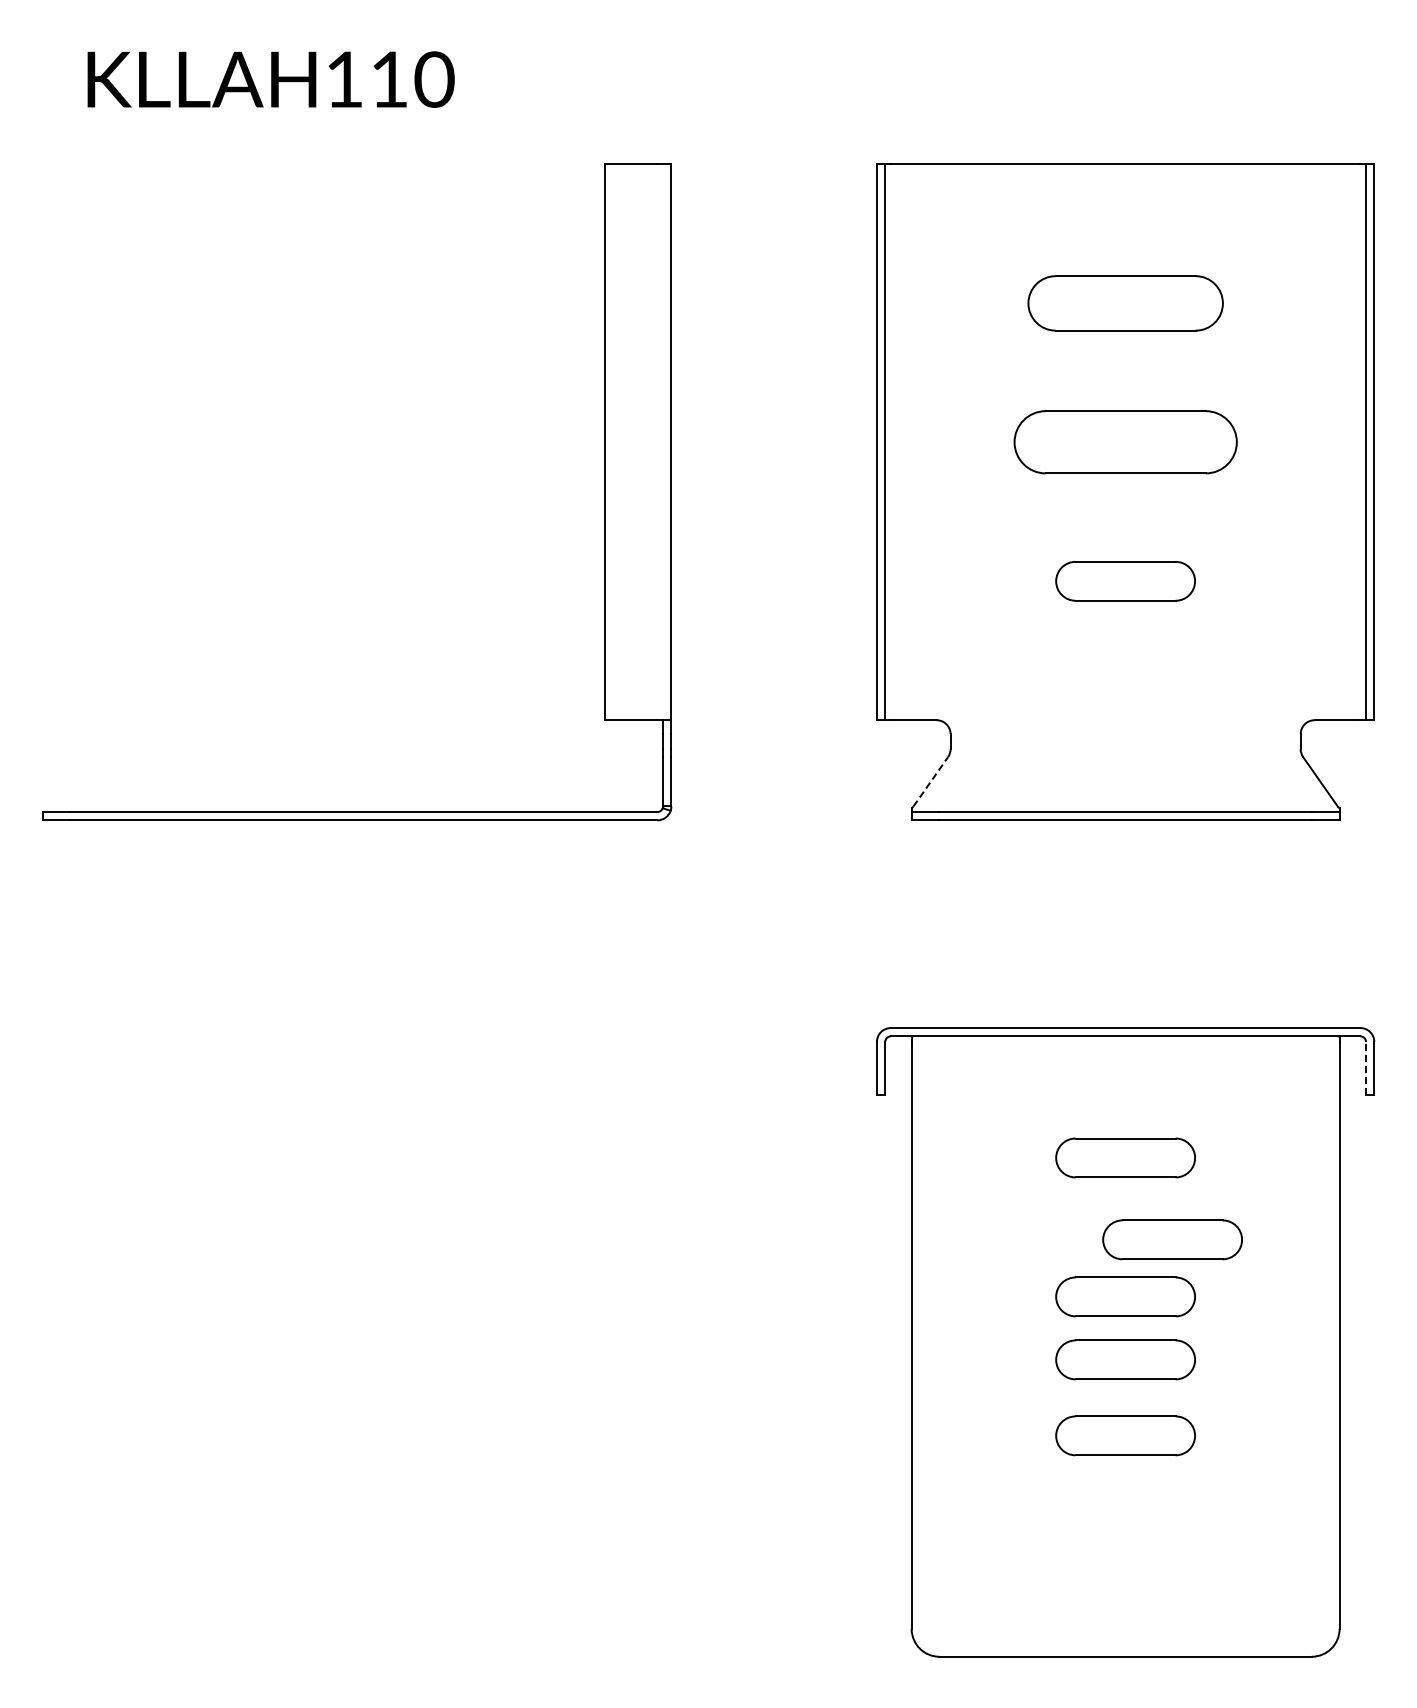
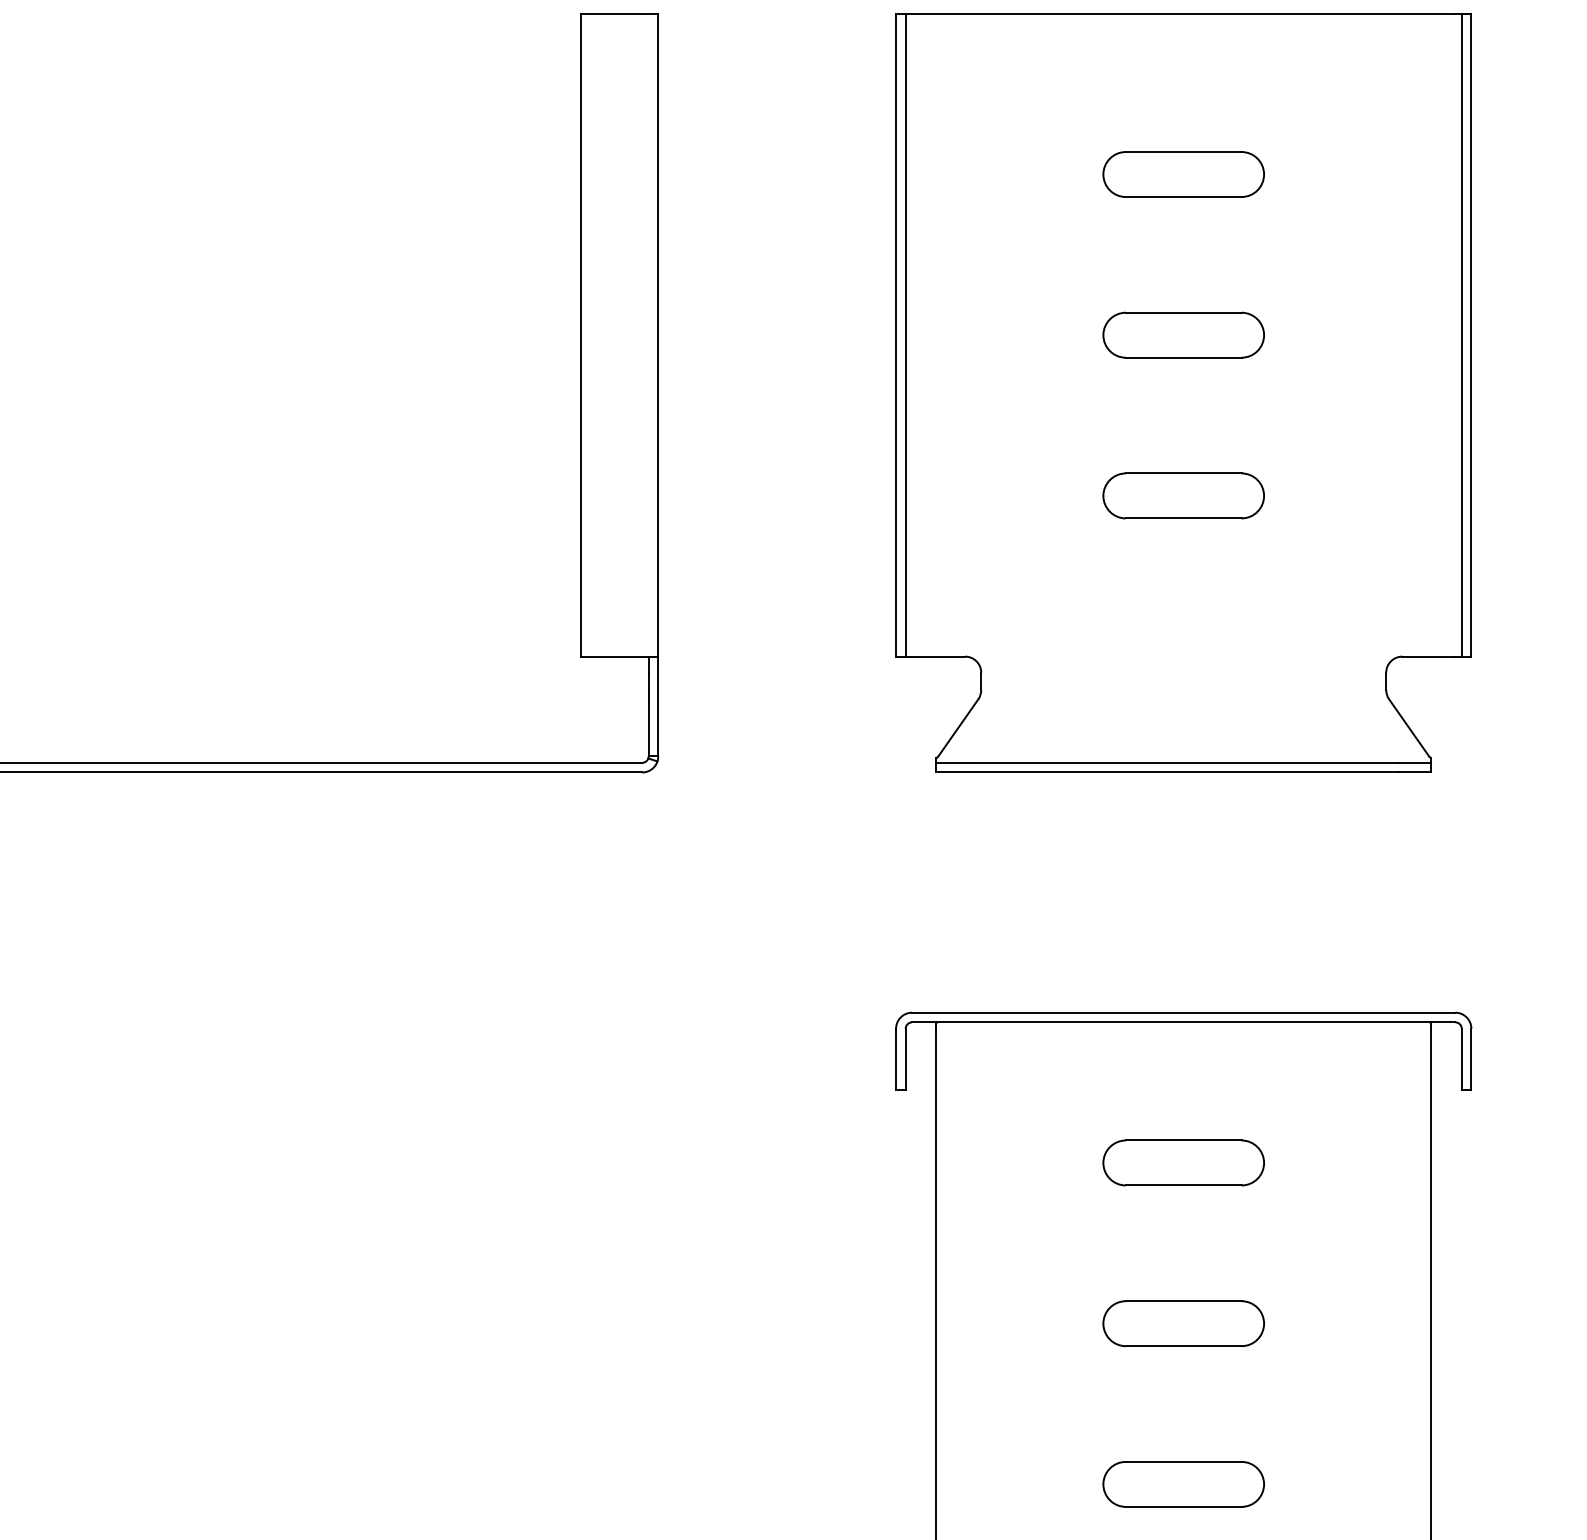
part: (1125, 303) -> (1183, 174), size x0.71
part: (1125, 442) -> (1183, 335), size x0.62
line: (931, 781) -> (959, 727), dashed -> solid
line: (1365, 1067) -> (1461, 1058), dashed -> solid
part: (1172, 1239) -> (1237, 1257), removed
part: (1125, 1359) -> (1183, 1396), removed

